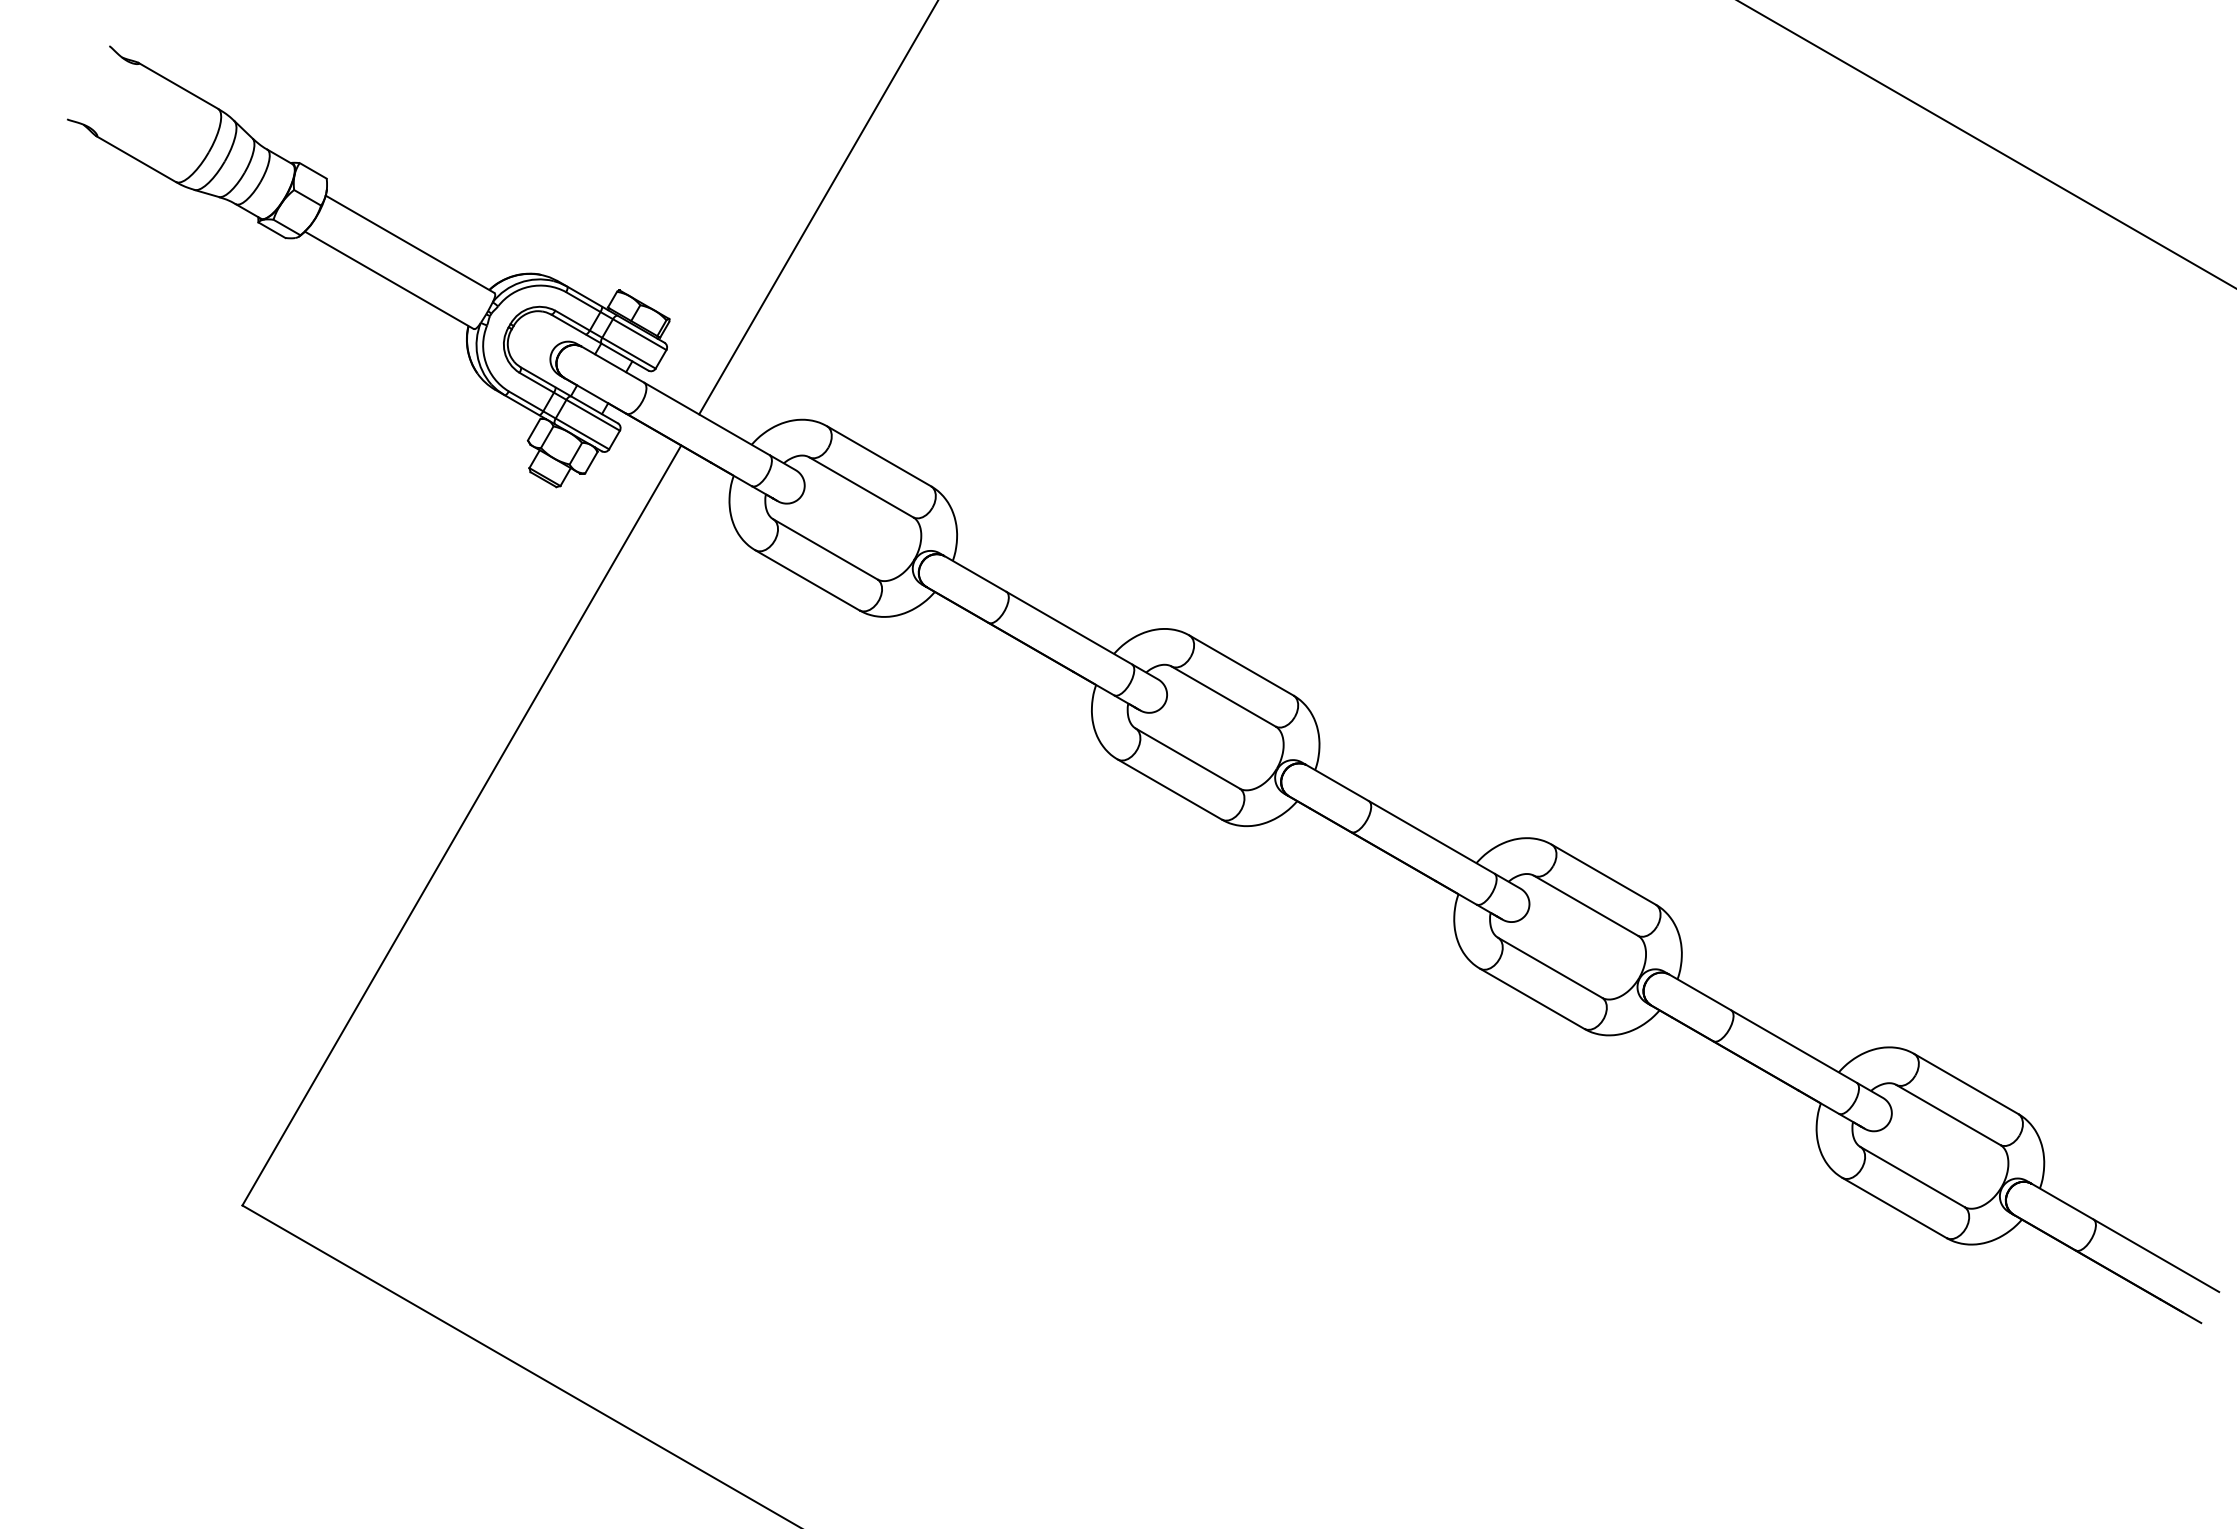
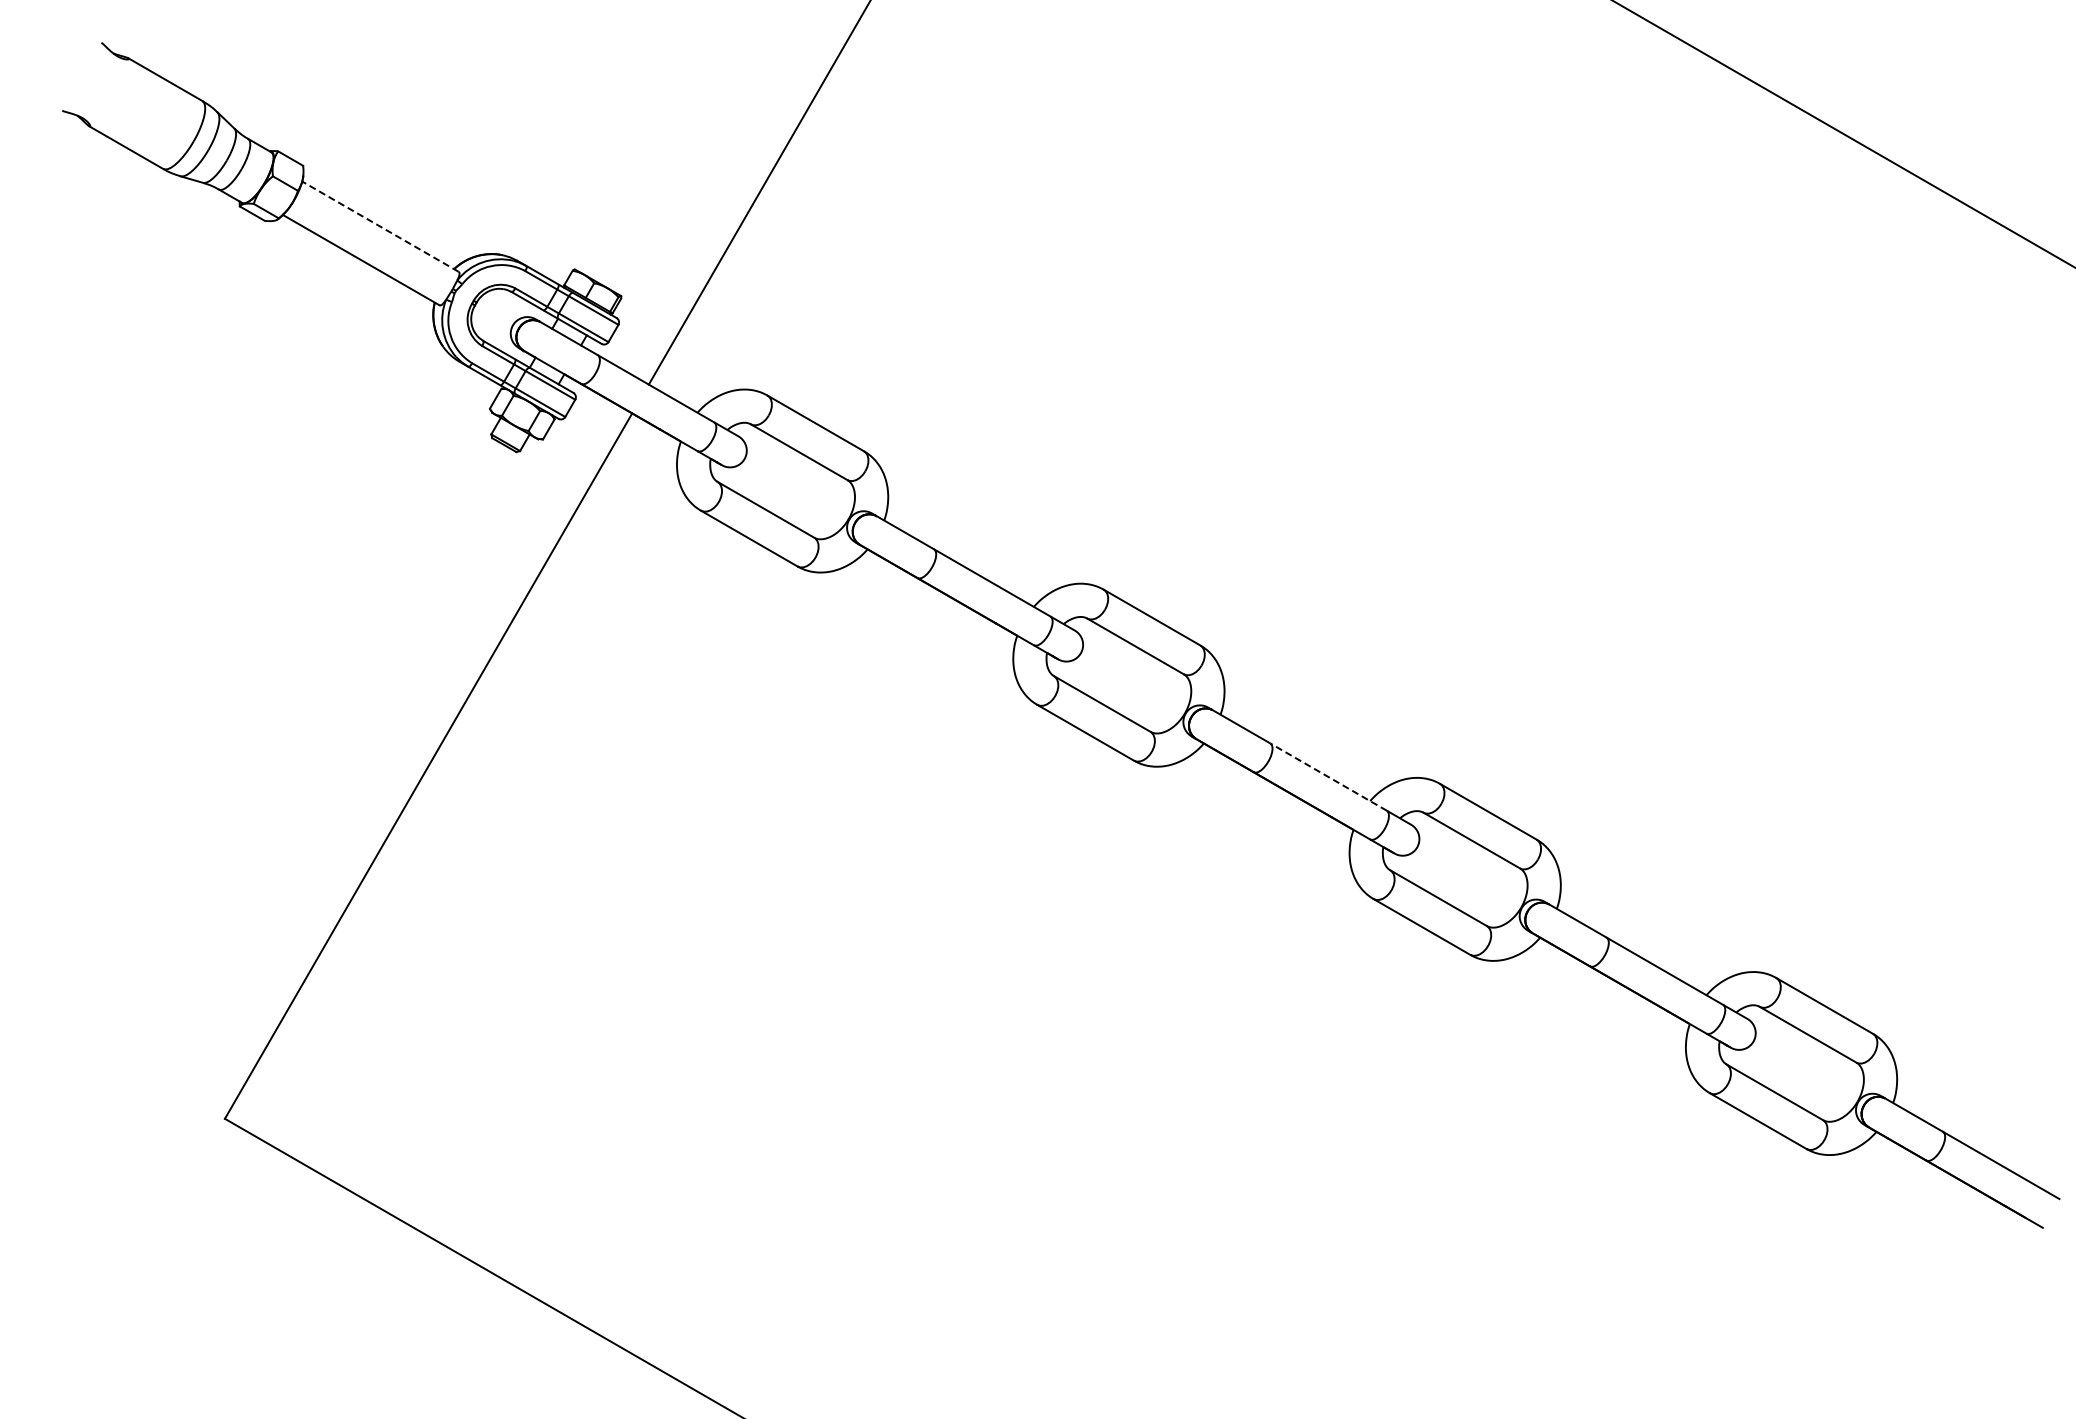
line: (410, 244) -> (380, 226), solid -> dashed
line: (1431, 836) -> (1328, 776), solid -> dashed

